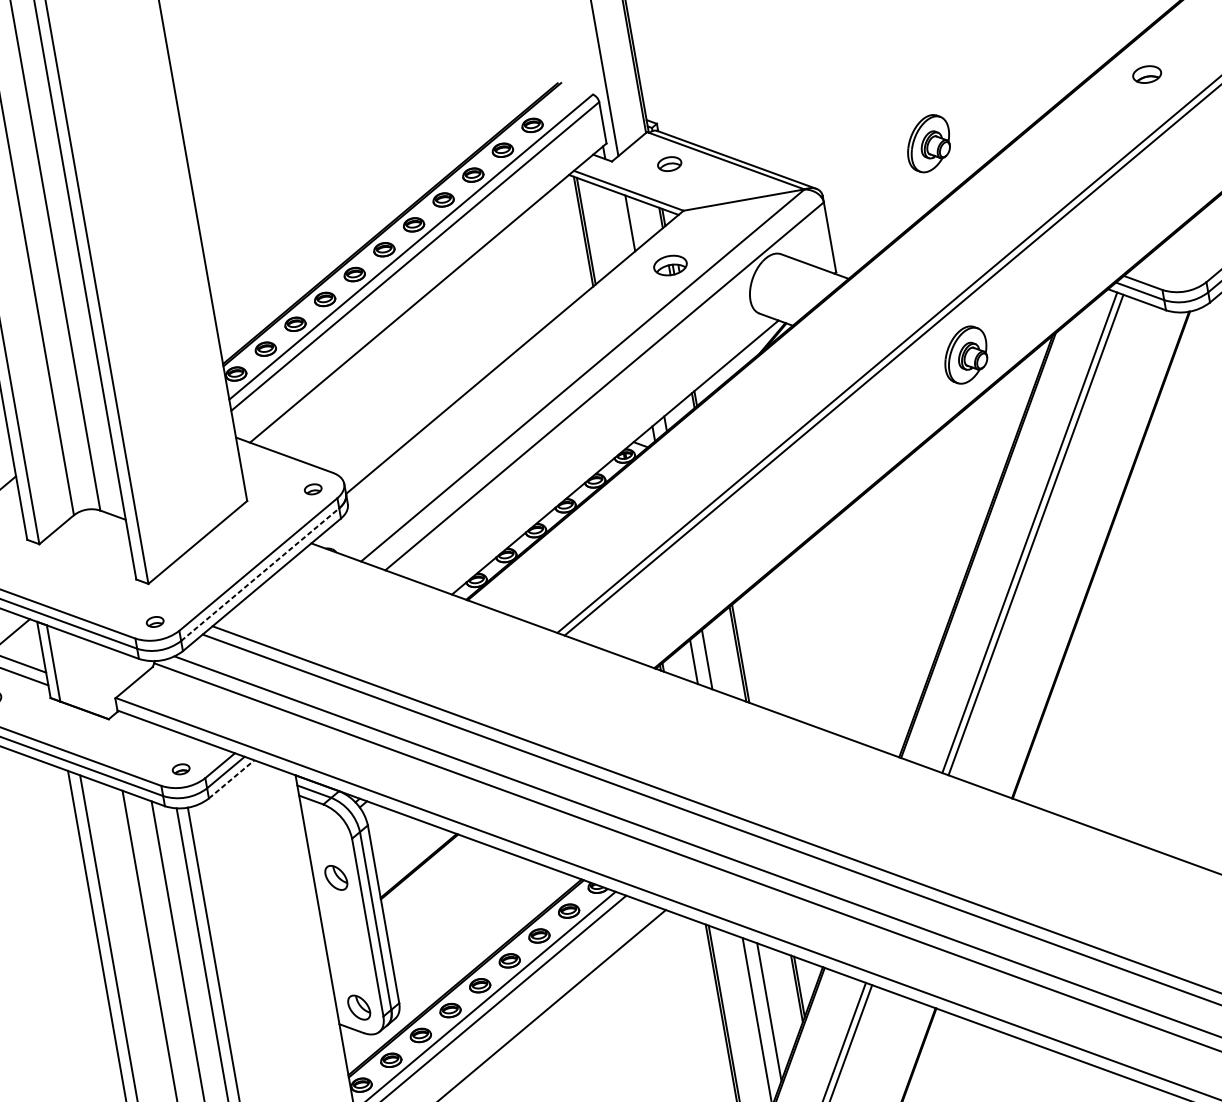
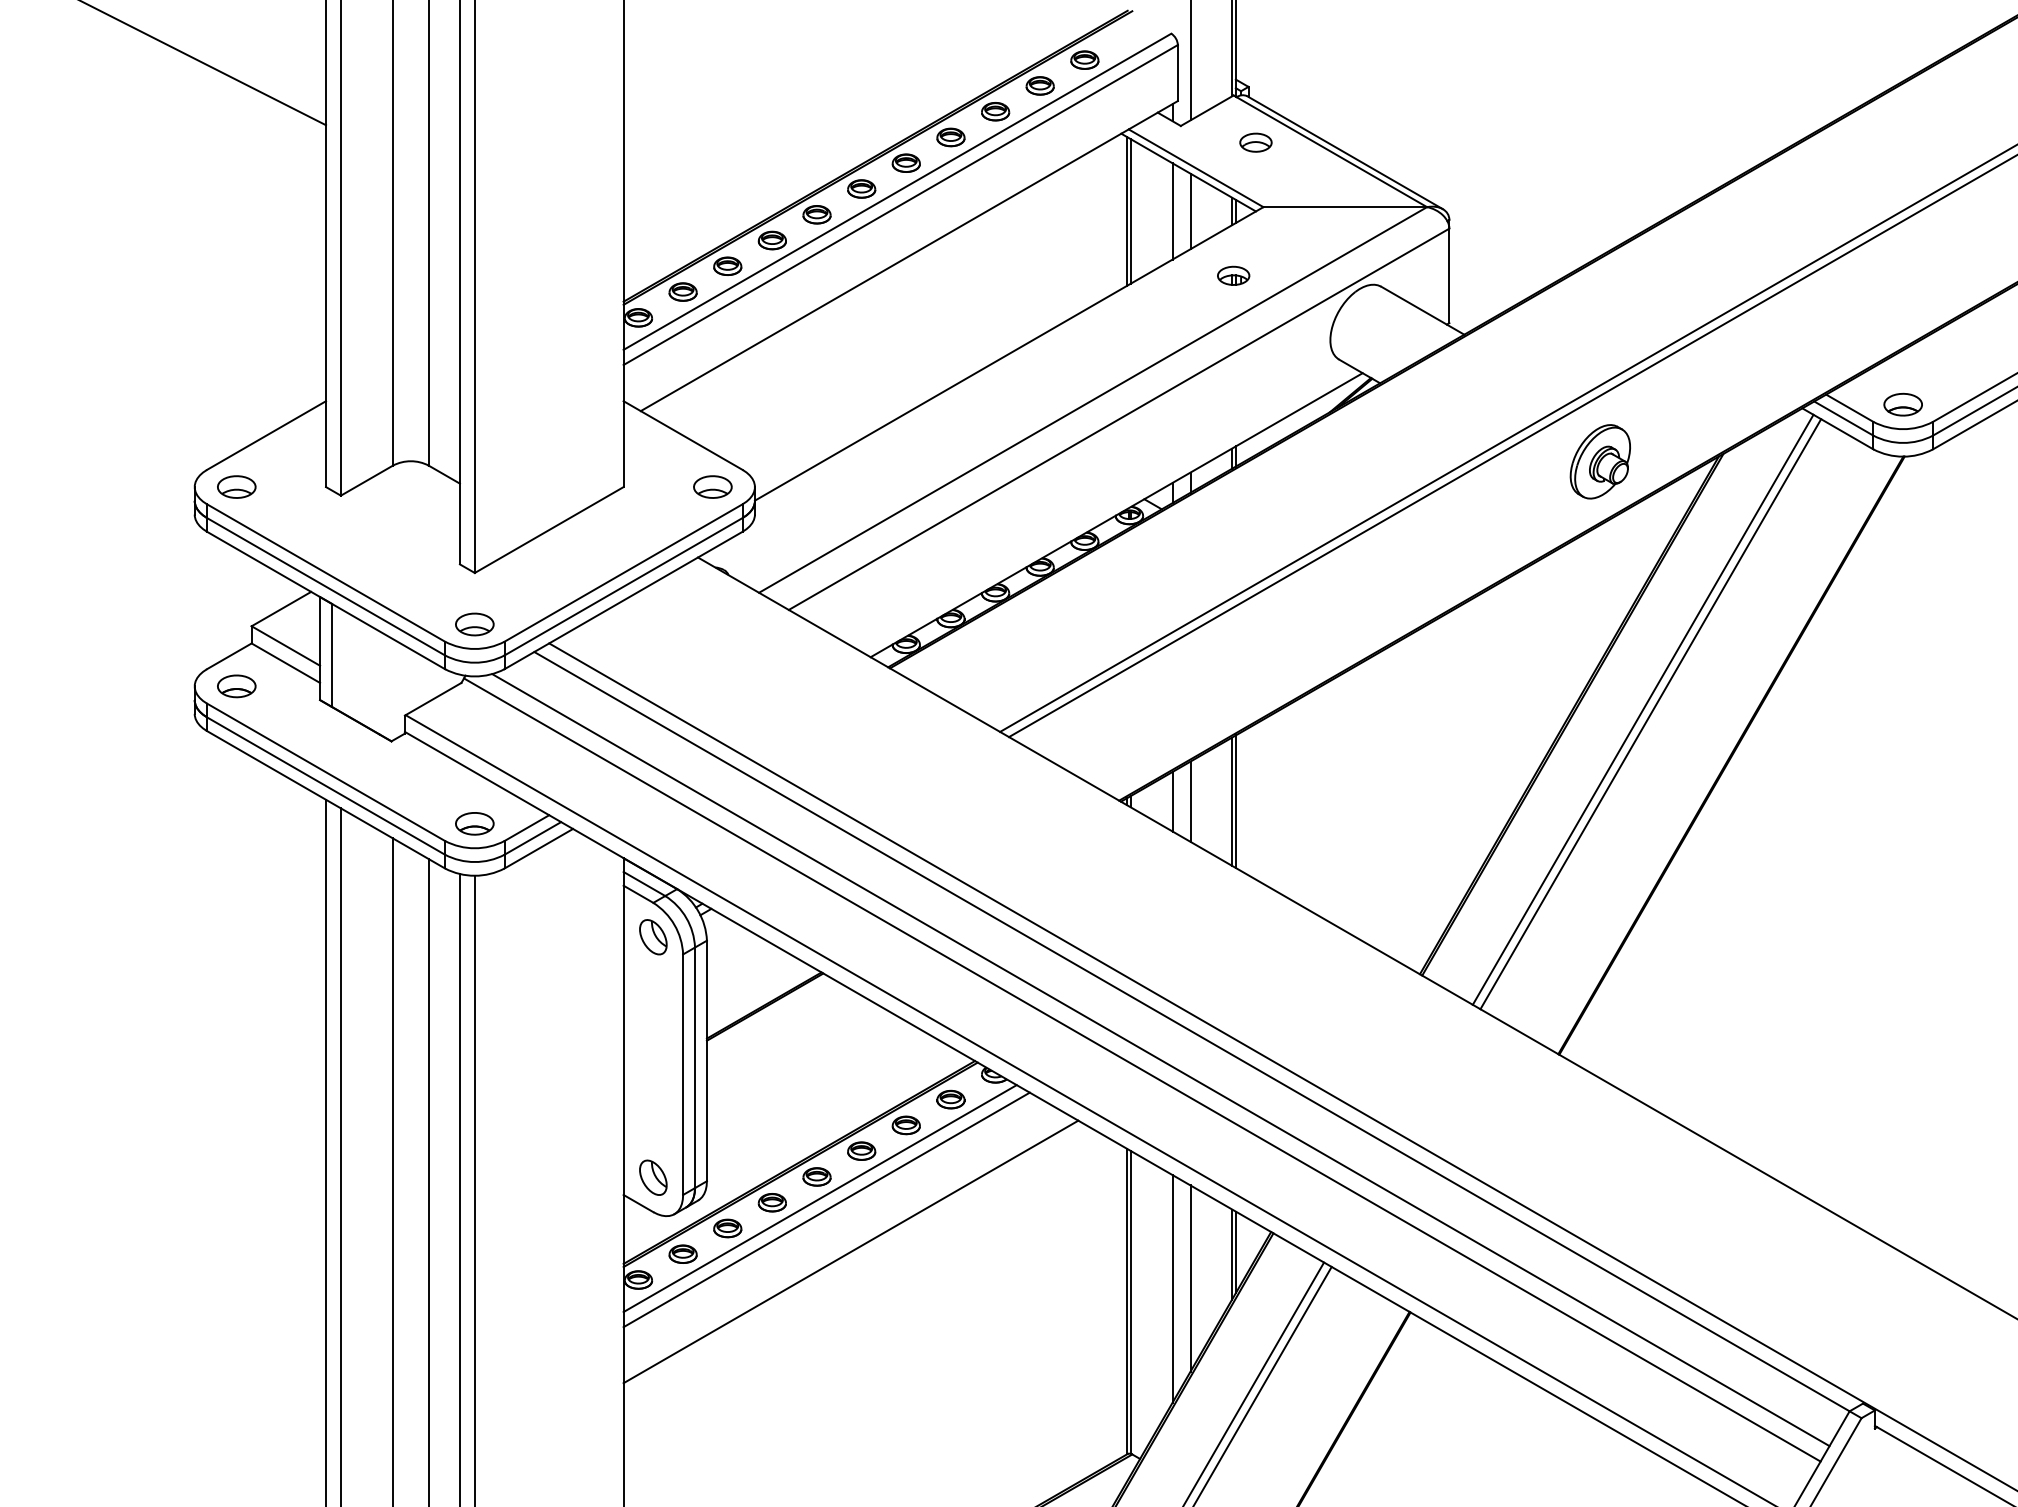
part: (1146, 74) -> (1902, 404), moved
part: (927, 143) -> (1599, 175), removed
line: (616, 225) -> (1172, 211), added
part: (670, 265) -> (1233, 275), size x0.71
part: (312, 489) -> (712, 486), size x1.67
line: (260, 574) -> (624, 586), dashed -> solid
part: (154, 622) -> (474, 624), size x1.67
part: (180, 769) -> (474, 823), size x1.67
line: (231, 779) -> (538, 848), dashed -> solid
part: (336, 878) -> (653, 937), moved

